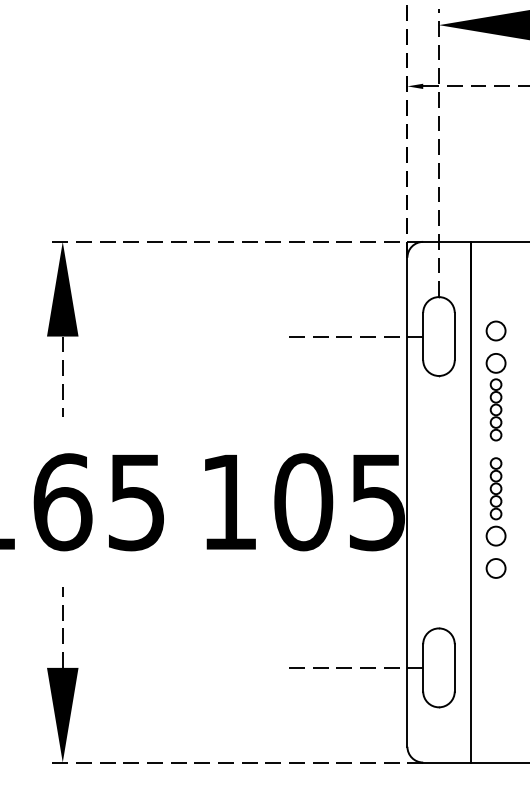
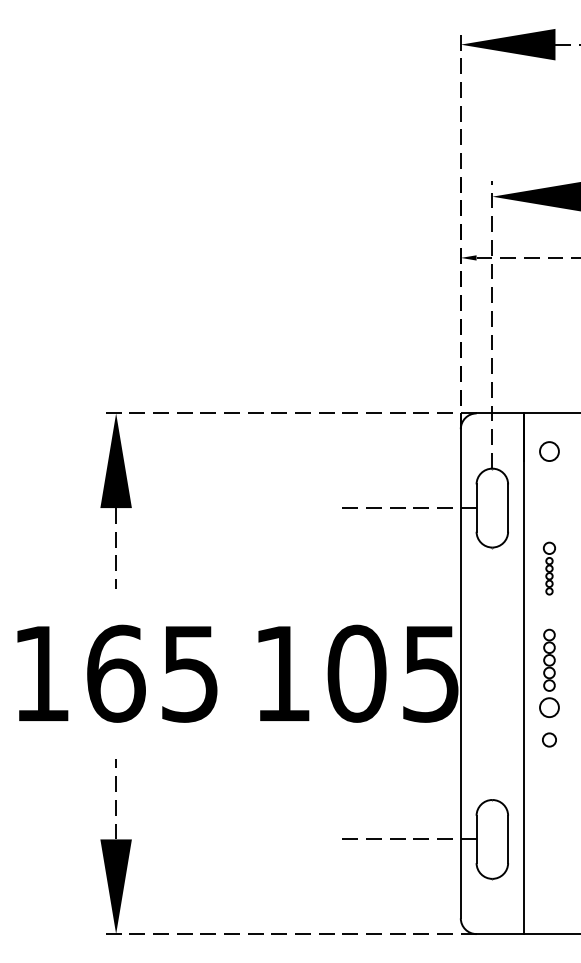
circle: (496, 330) -> (549, 451), moved
part: (496, 396) -> (549, 568), size x0.6
circle: (496, 567) -> (549, 739), size x0.7

